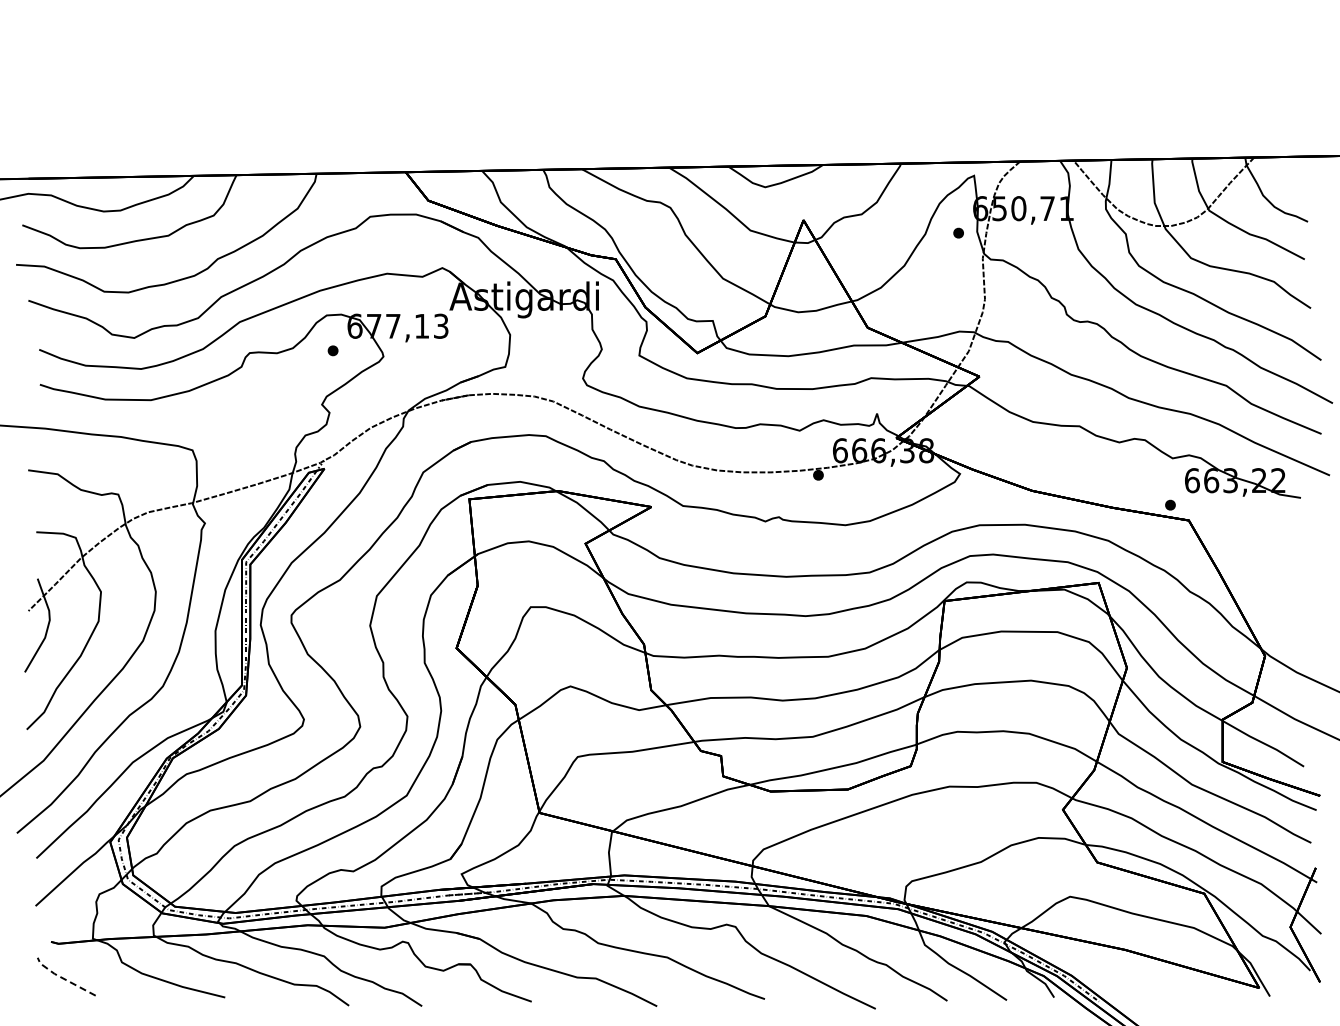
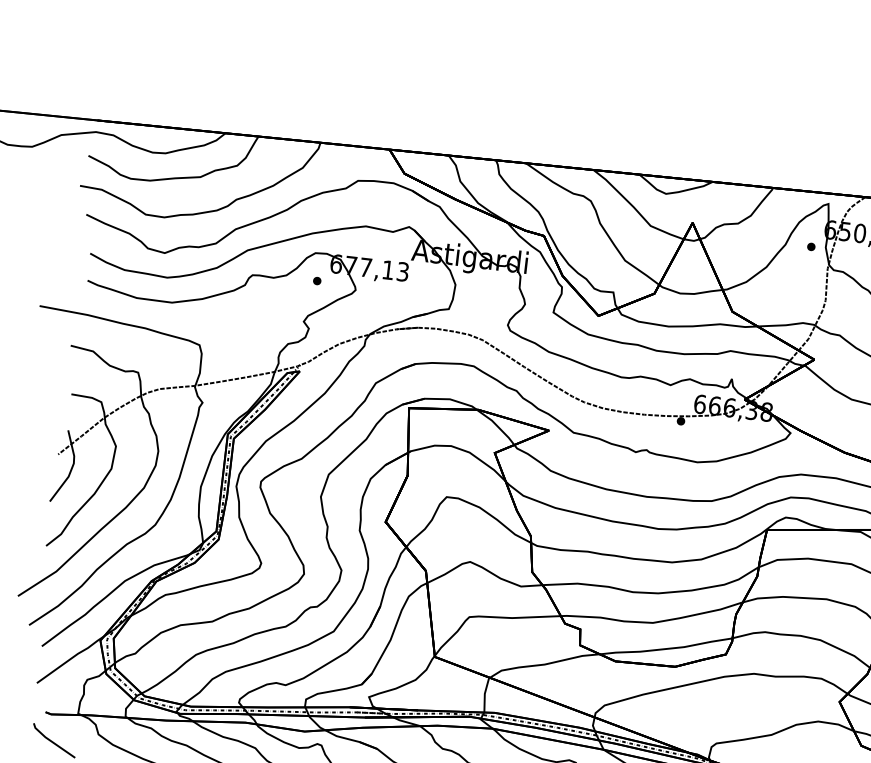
line: (63, 978) -> (51, 741), dashed -> solid

